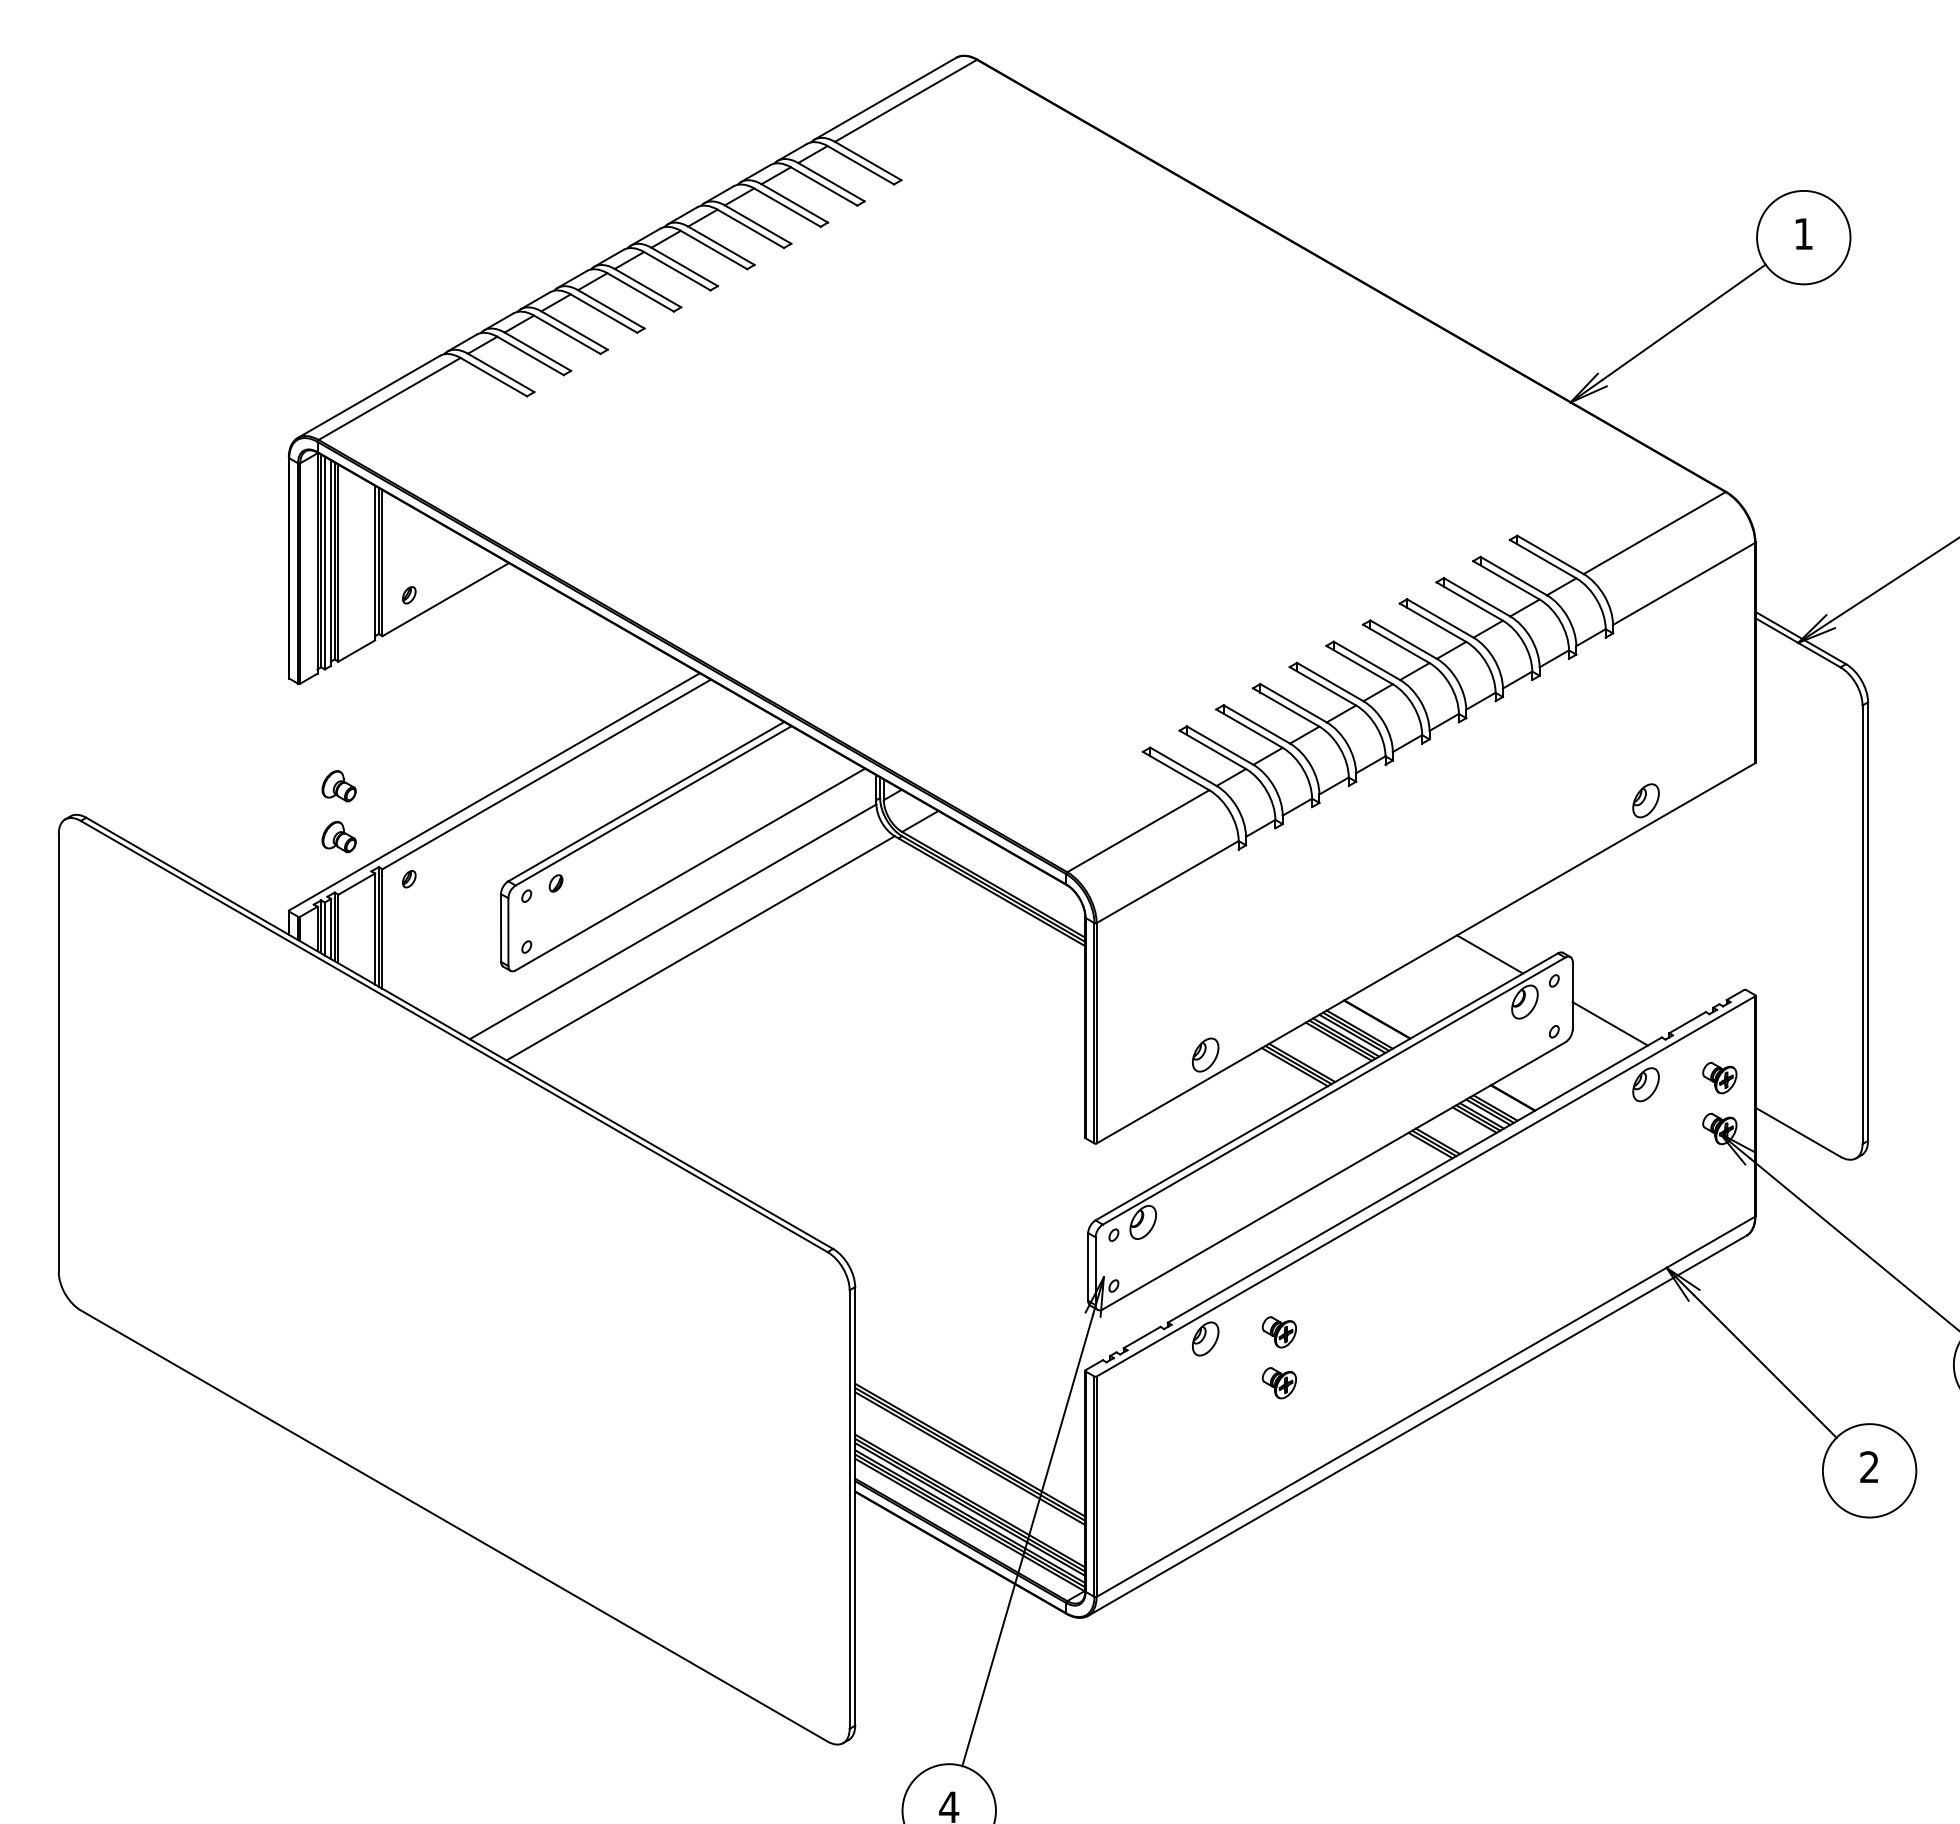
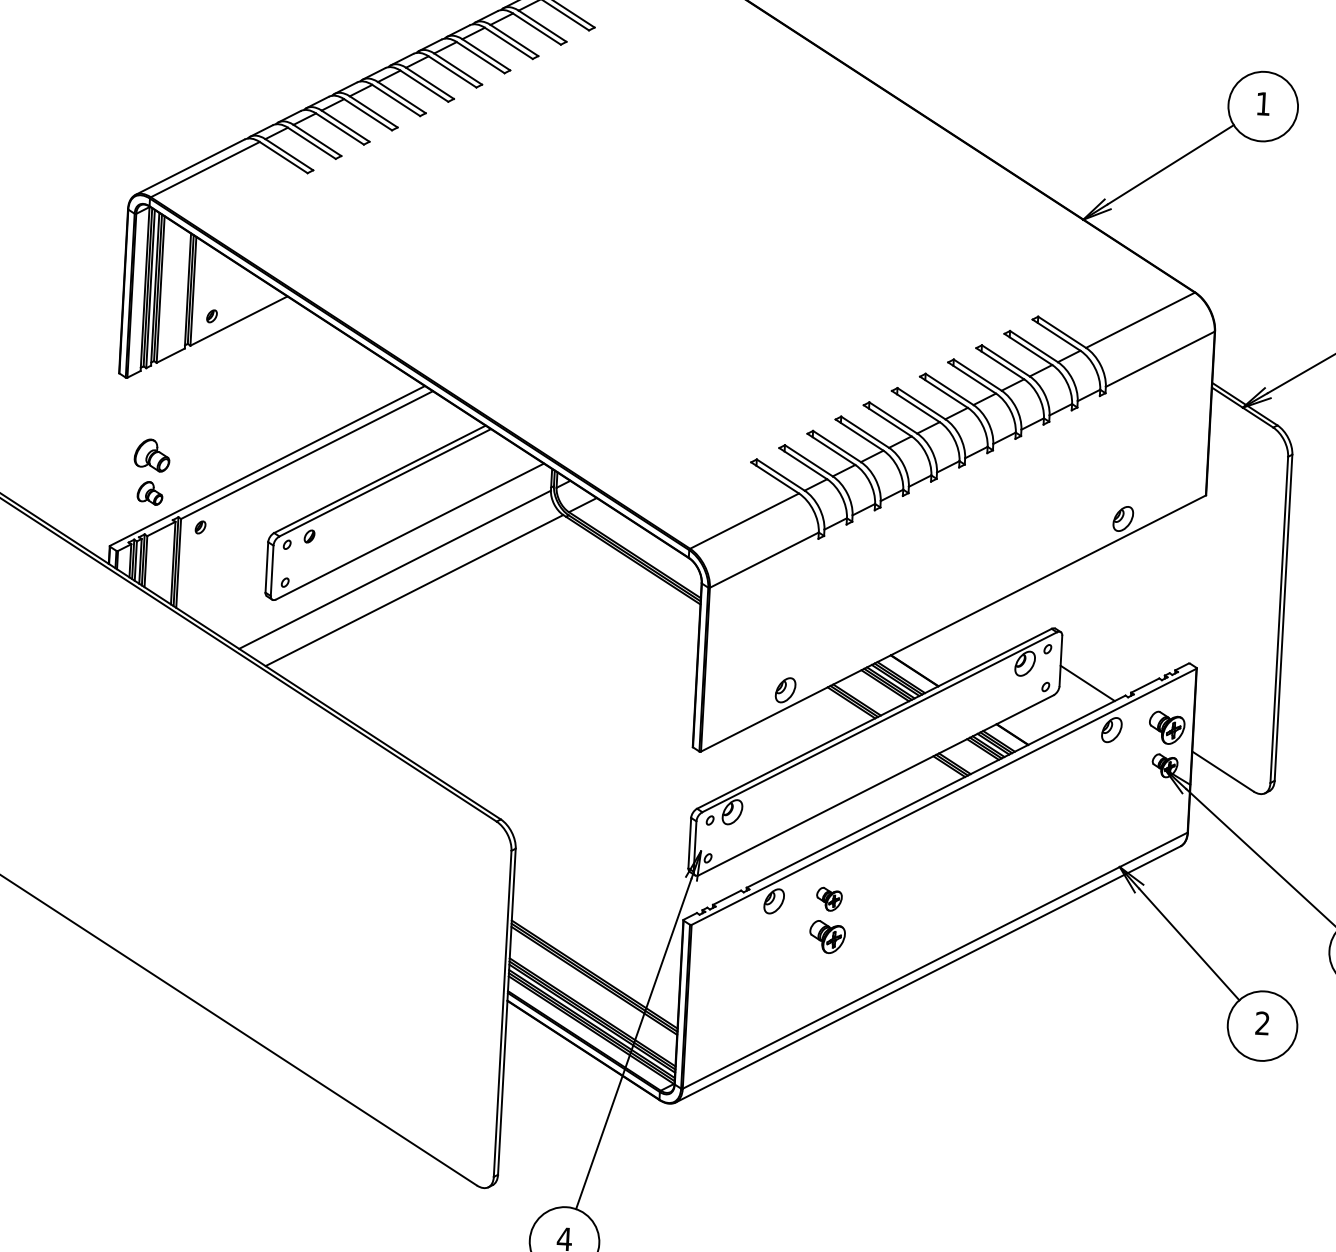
part: (338, 786) -> (151, 455), size x1.4
line: (1490, 954) -> (1001, 626), removed
part: (1719, 1078) -> (1166, 728), size x1.4
part: (1278, 1383) -> (826, 937), size x1.4

